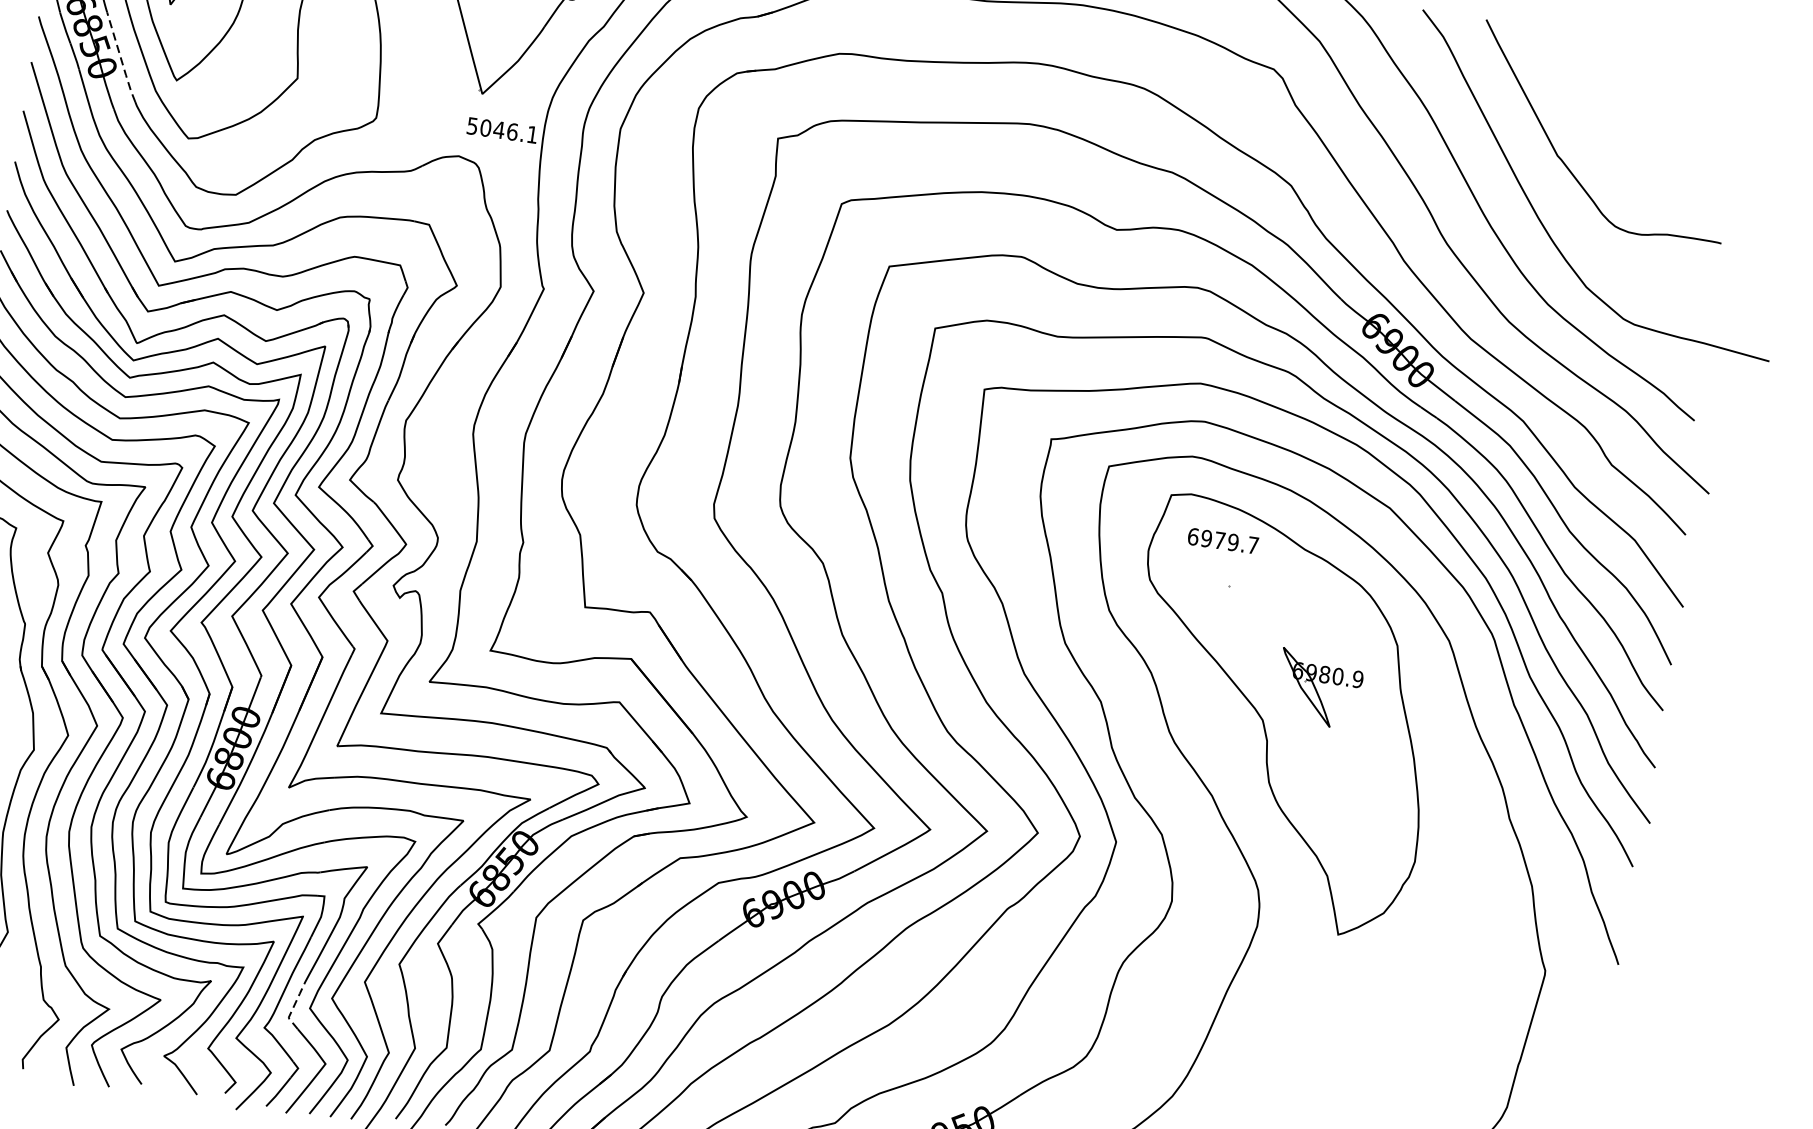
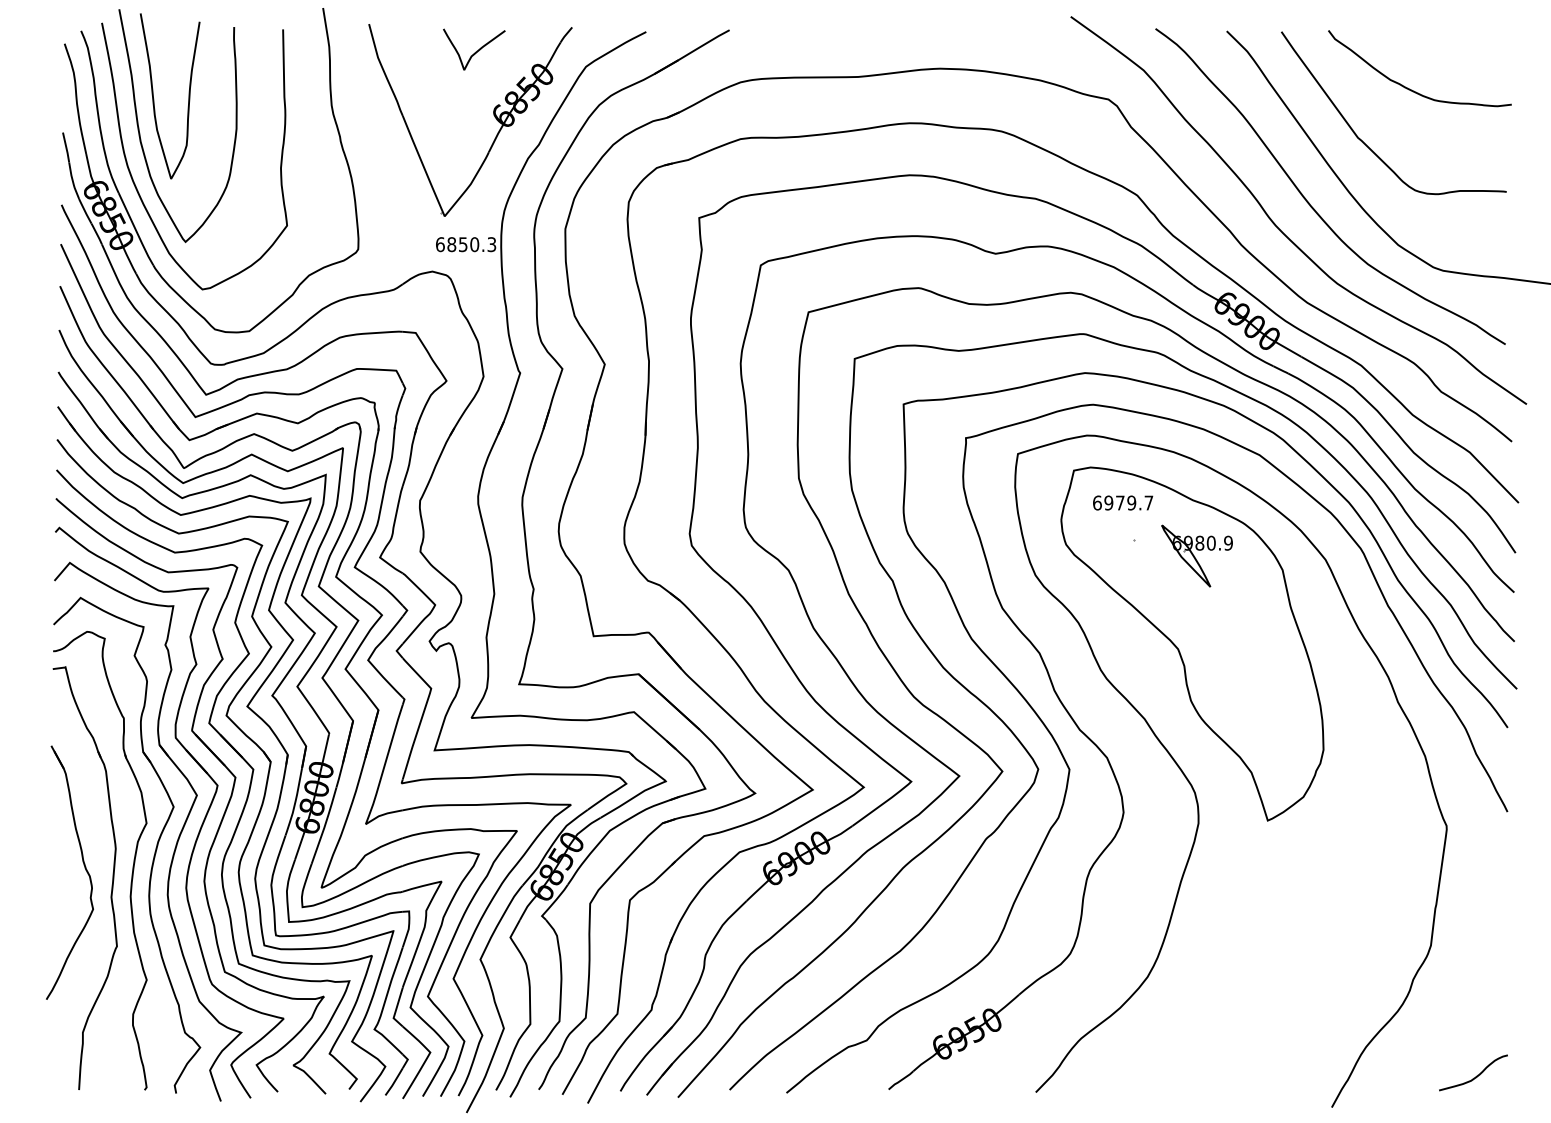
line: (121, 60) -> (136, 231), dashed -> solid
curve: (1625, 107) -> (1409, 88), added
text: (502, 130) -> (466, 244), 5046.1 -> 6850.3
part: (1318, 688) -> (1196, 555), moved
line: (293, 1007) -> (396, 1008), dashed -> solid

